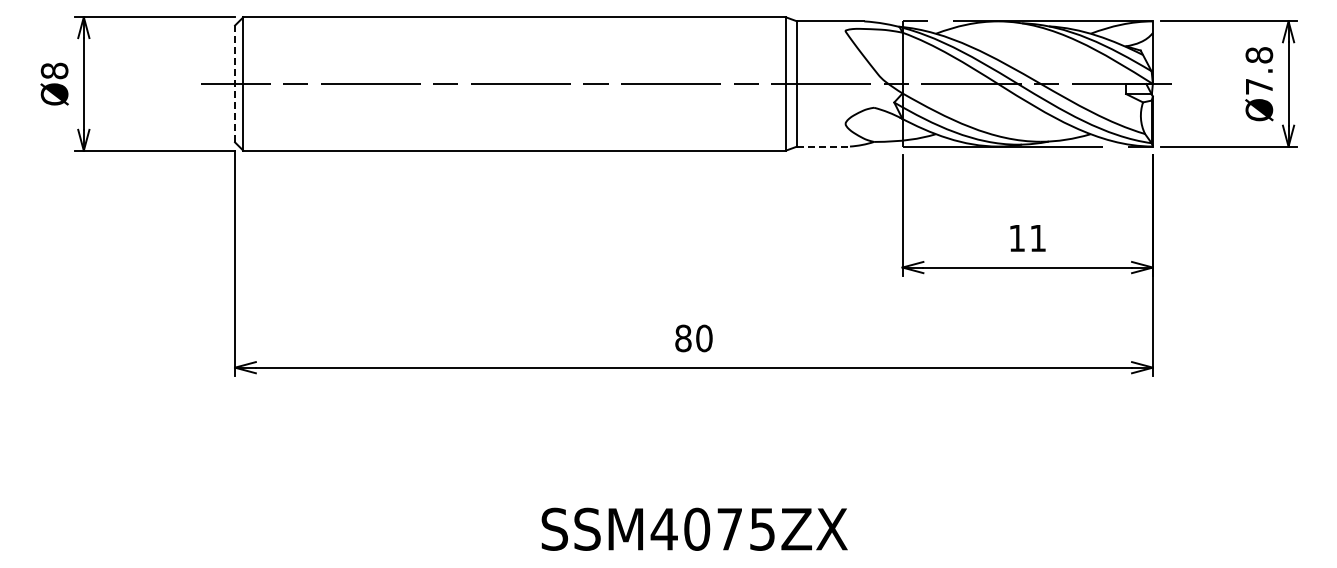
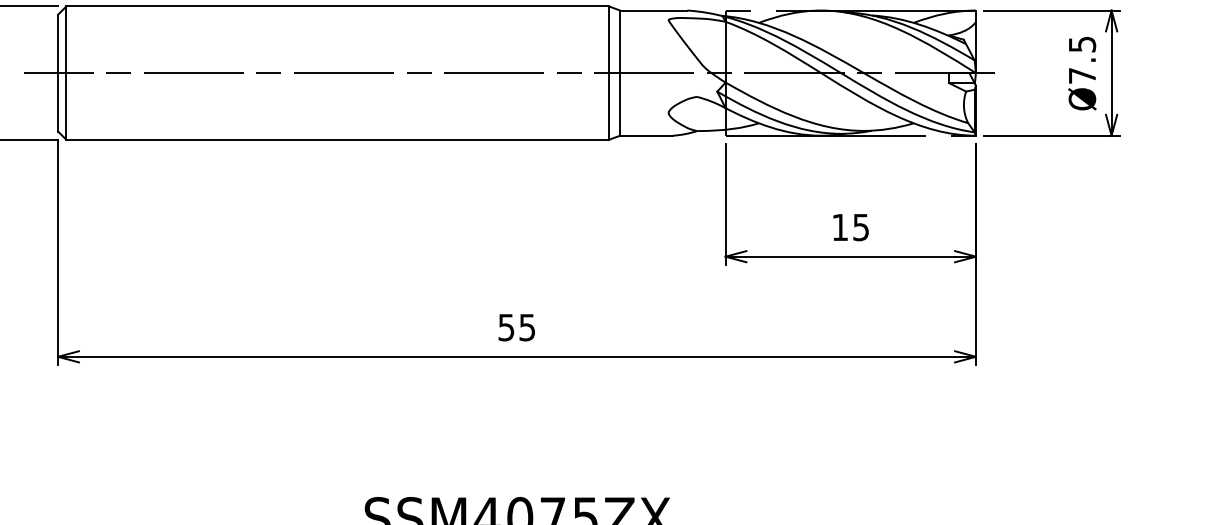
text: (1259, 55) -> (1082, 44), Ø7.8 -> Ø7.5
line: (235, 83) -> (58, 72), dashed -> solid
line: (824, 146) -> (647, 135), dashed -> solid
text: (1037, 238) -> (860, 227), 11 -> 15
text: (693, 338) -> (516, 327), 80 -> 55

